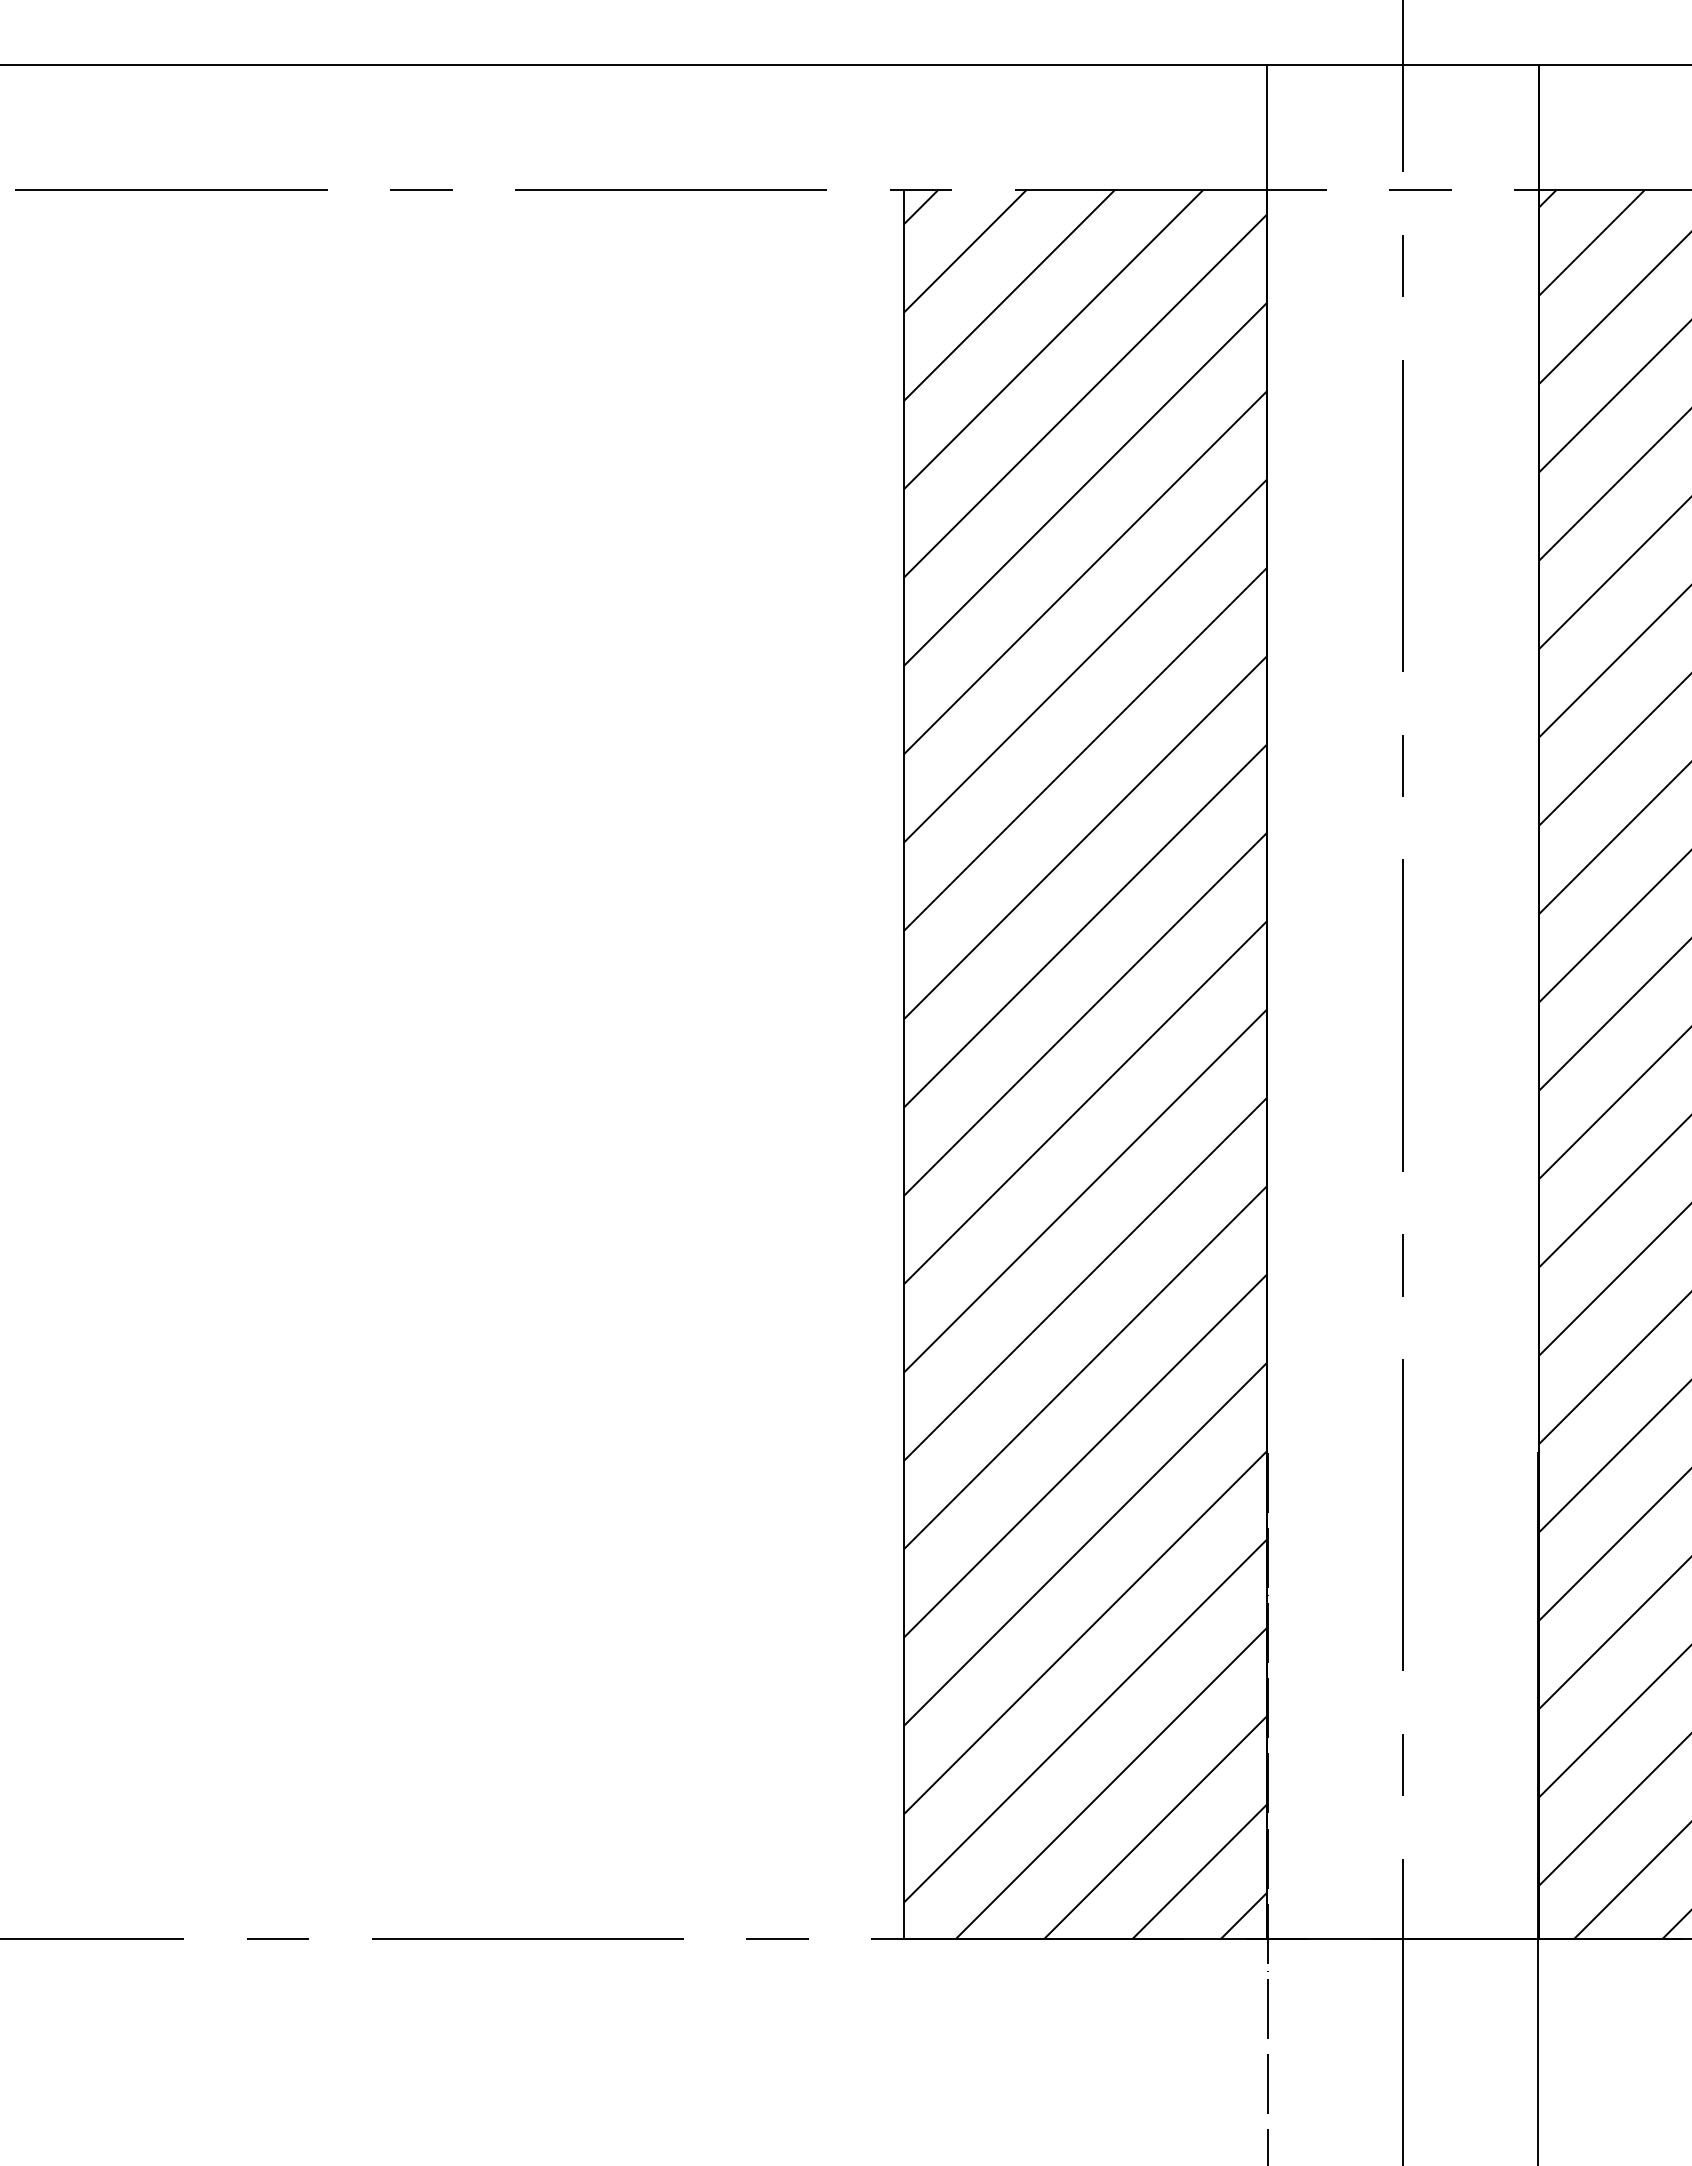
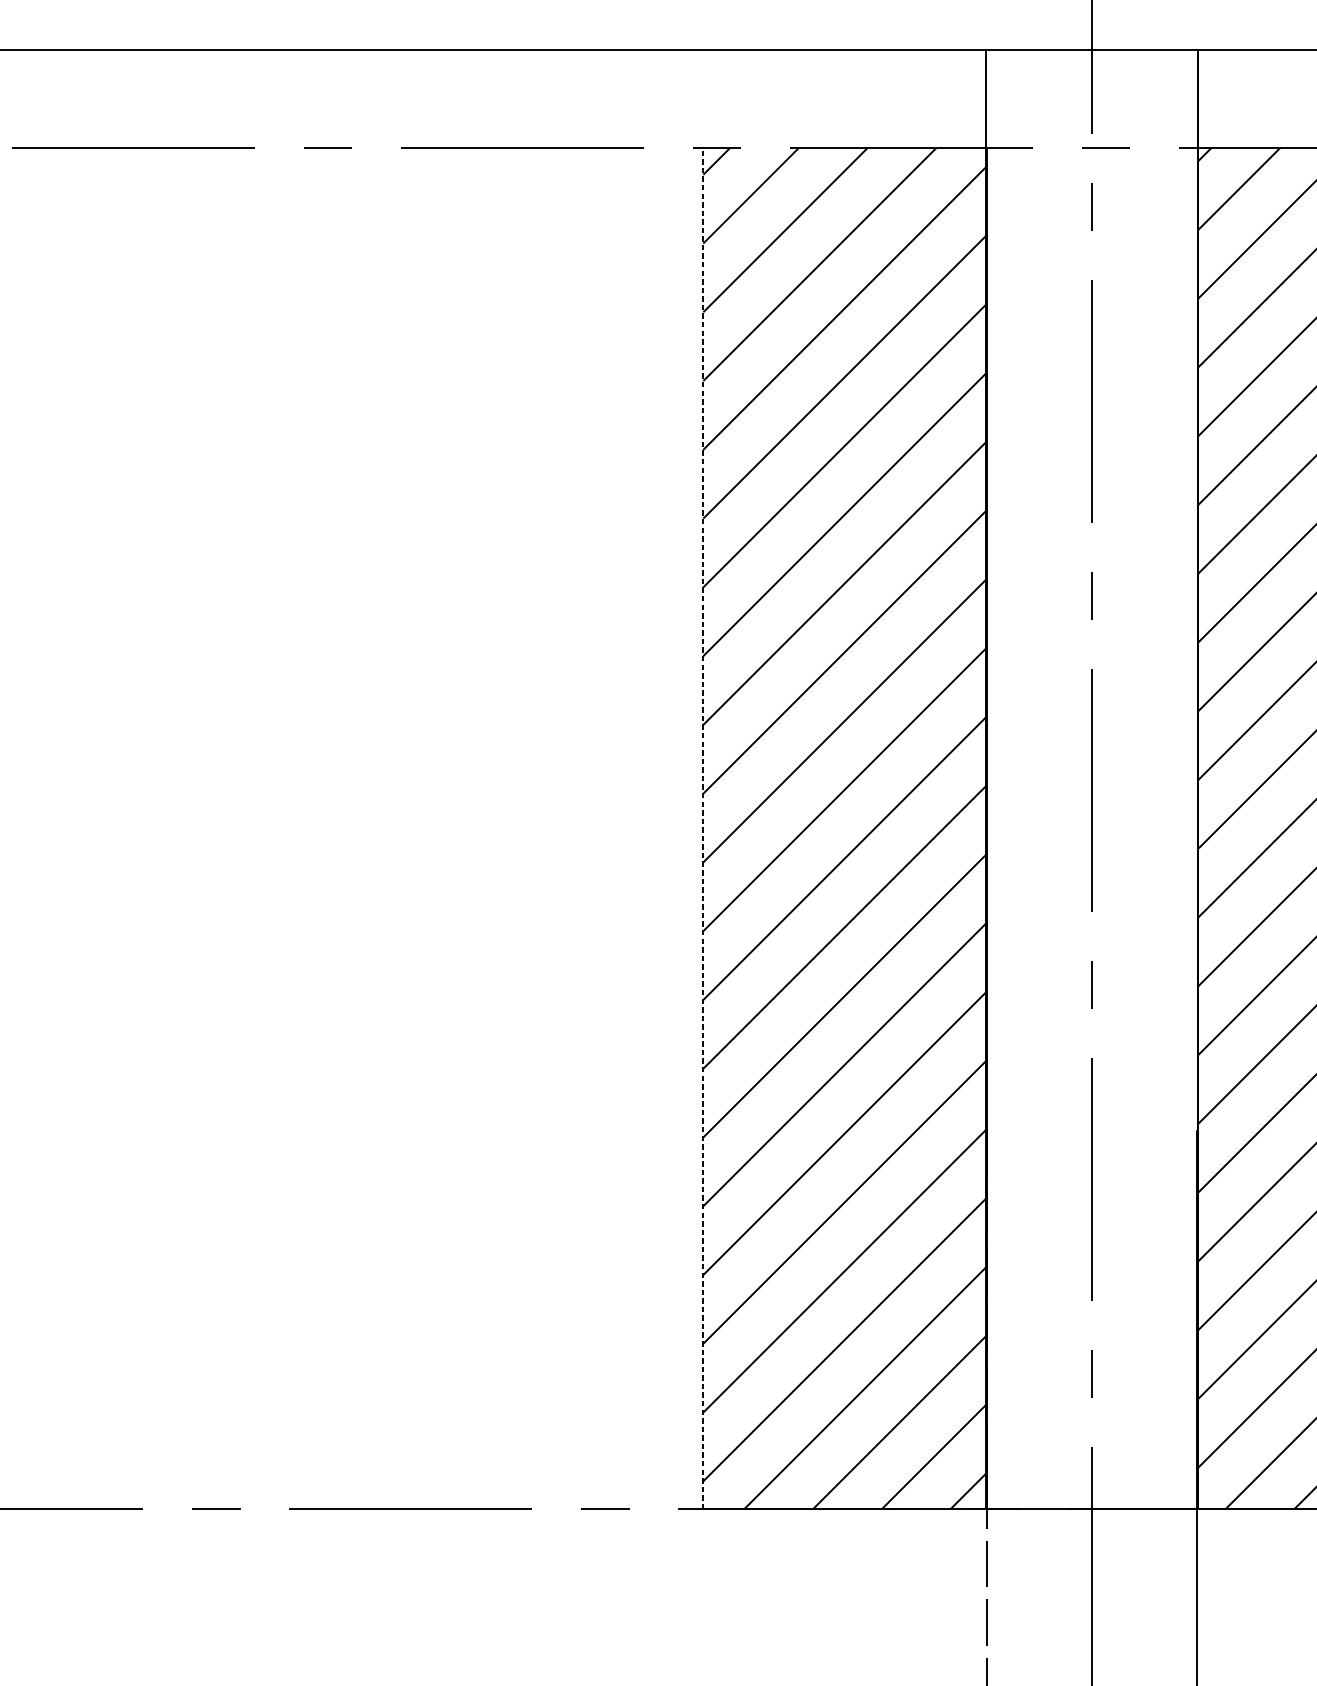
line: (903, 1063) -> (703, 827), solid -> dashed

